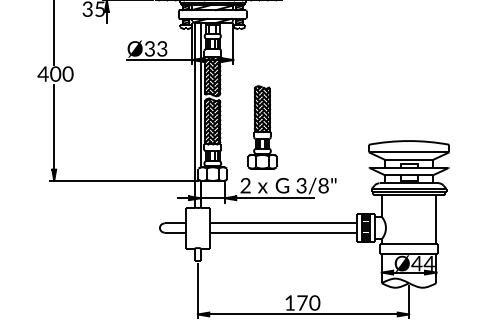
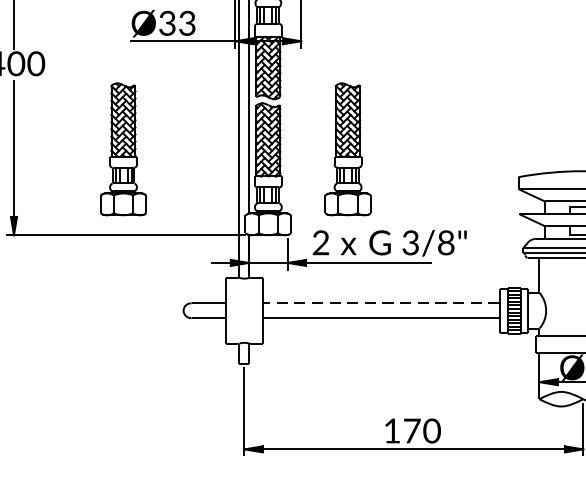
part: (122, 127) -> (123, 149), added
line: (283, 223) -> (381, 303), solid -> dashed

